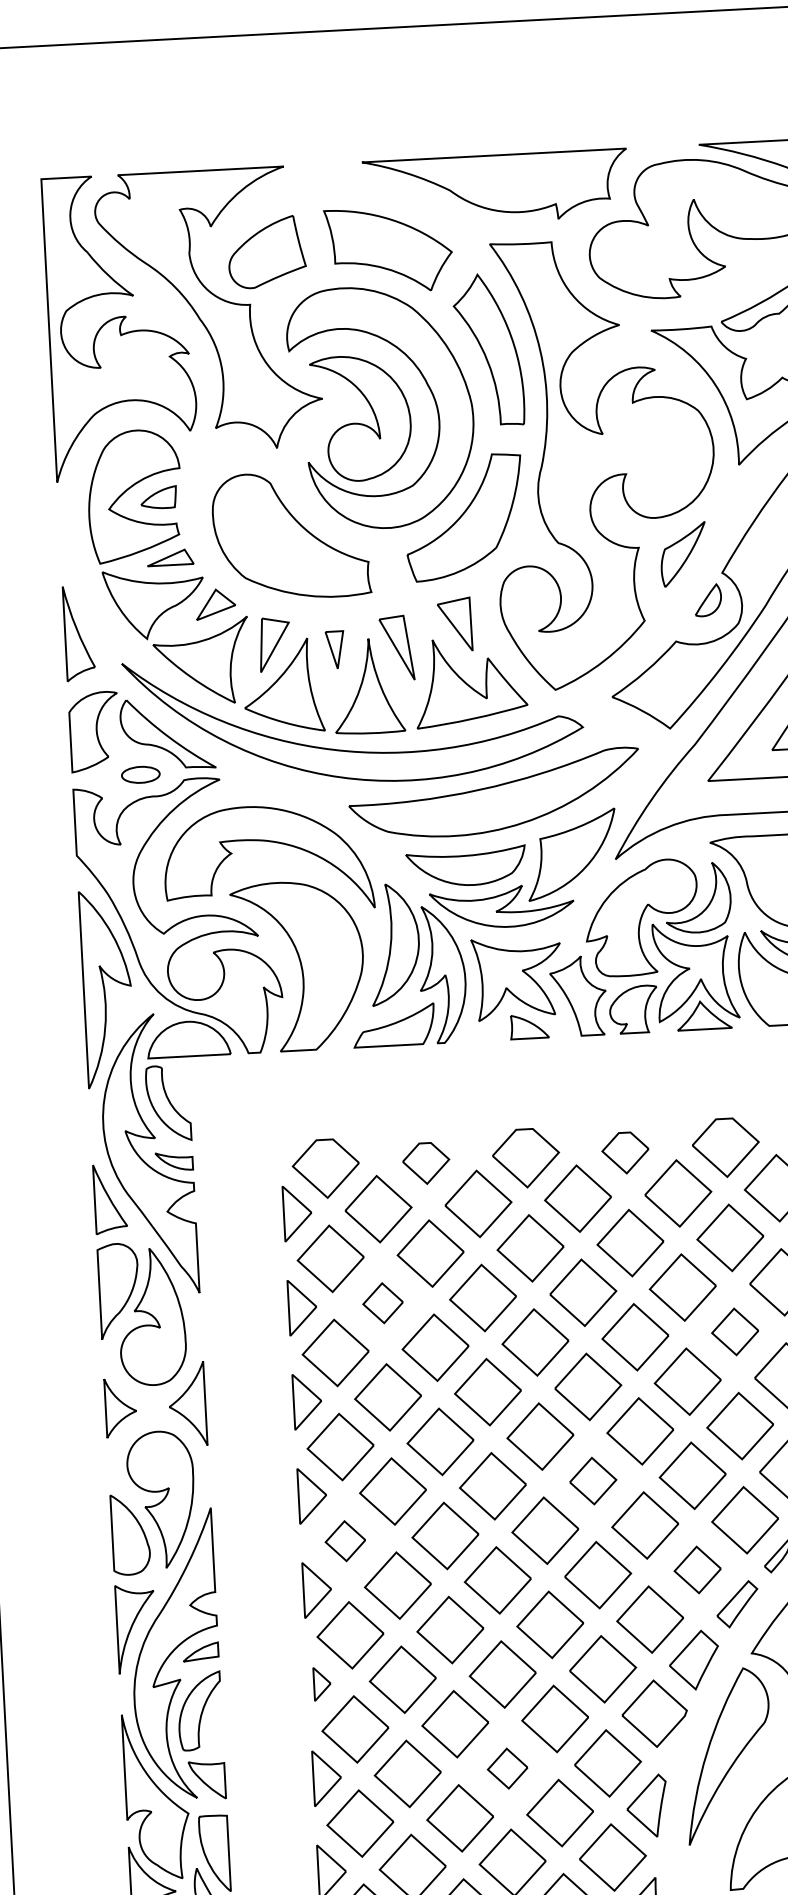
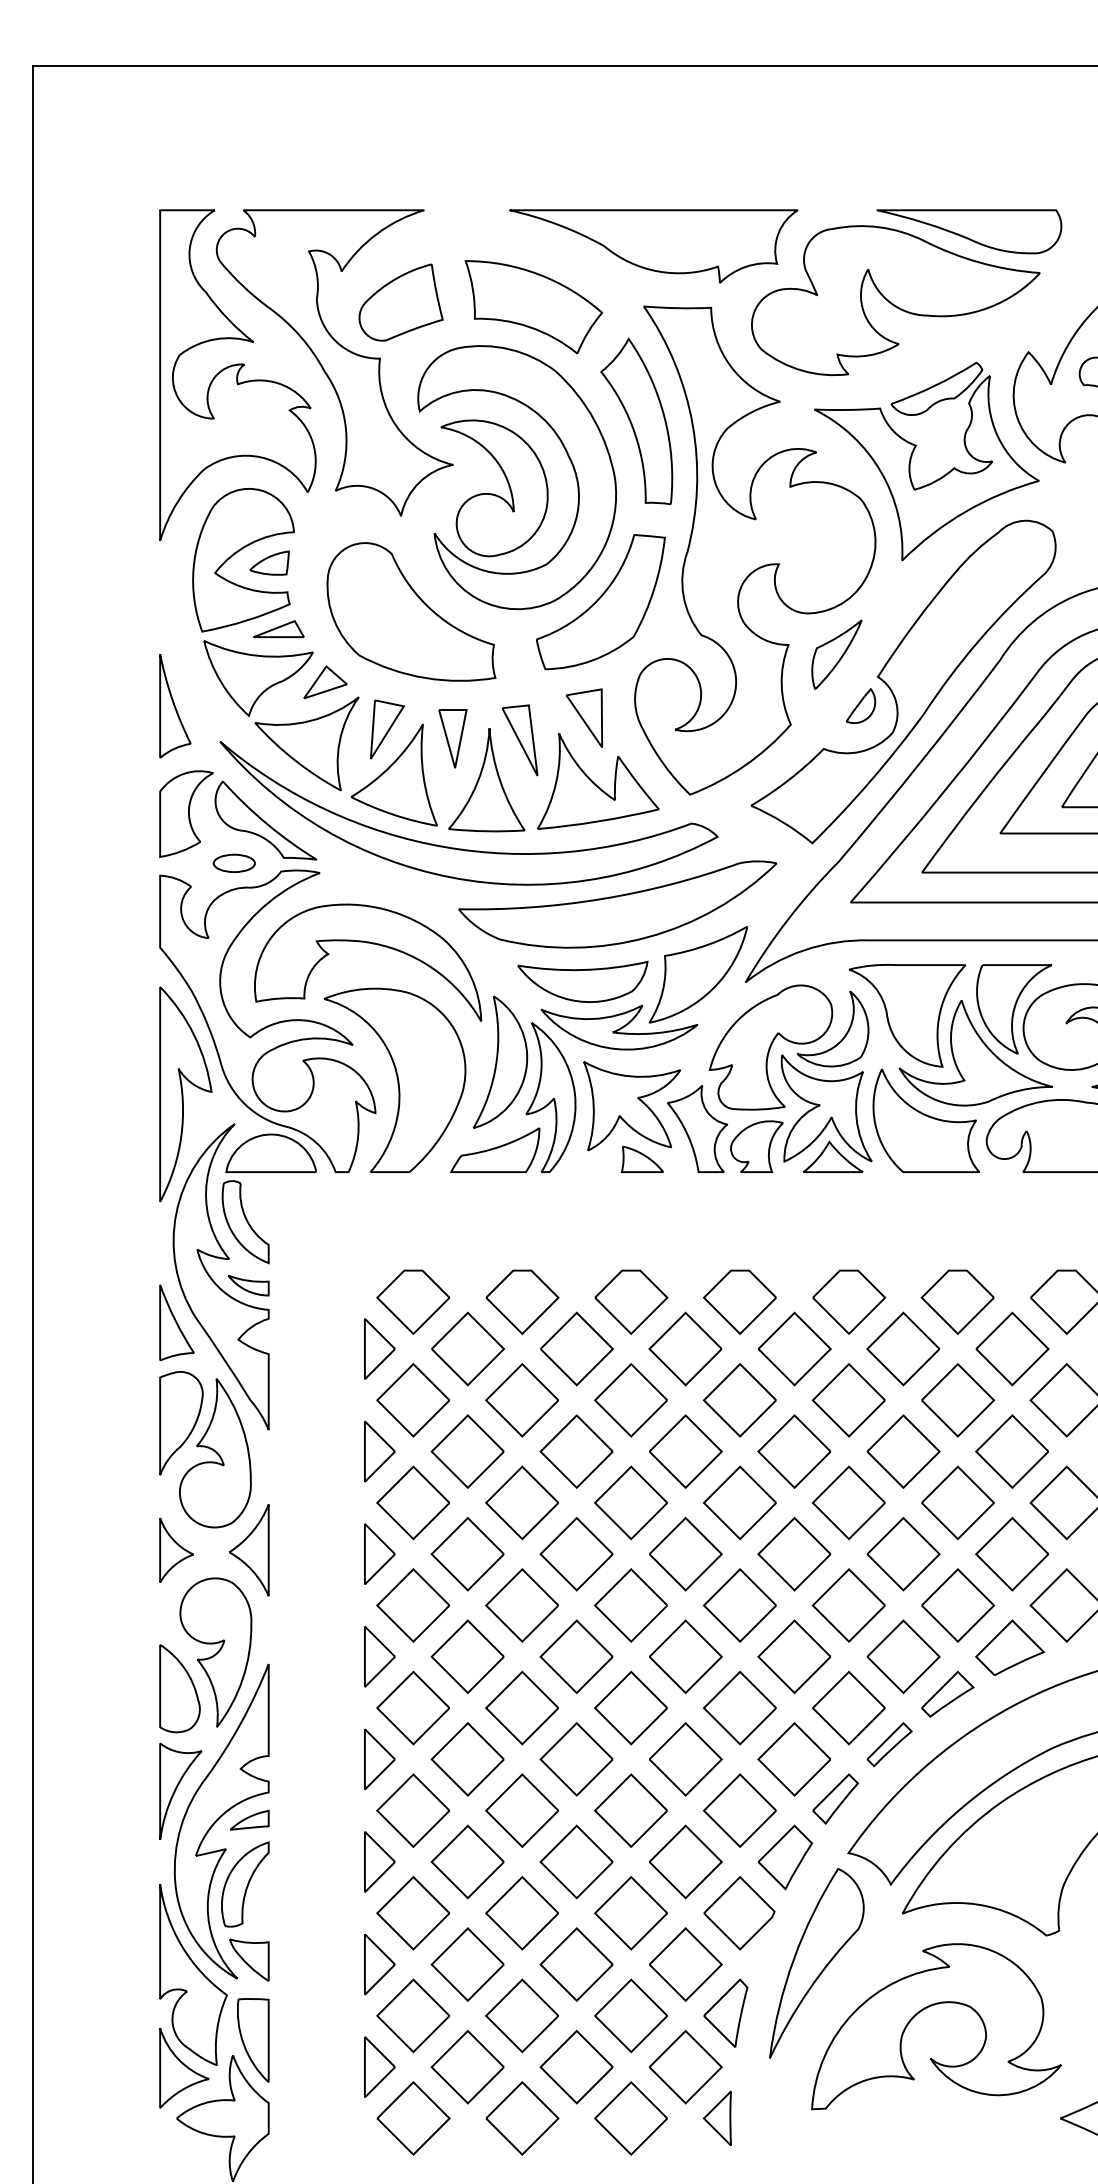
part: (334, 649) -> (452, 738), size x1.43
part: (625, 1152) -> (739, 1301), size x1.43
part: (426, 1162) -> (522, 1301), size x1.43
part: (383, 1303) -> (467, 1451), size x1.67
part: (734, 1331) -> (848, 1502), size x1.43
part: (592, 1480) -> (685, 1656), size x1.43
part: (344, 1540) -> (412, 1707), size x1.67
part: (697, 1570) -> (794, 1759), size x1.43
part: (321, 1683) -> (379, 1861), size x1.67
part: (507, 1768) -> (576, 1964), size x1.67

